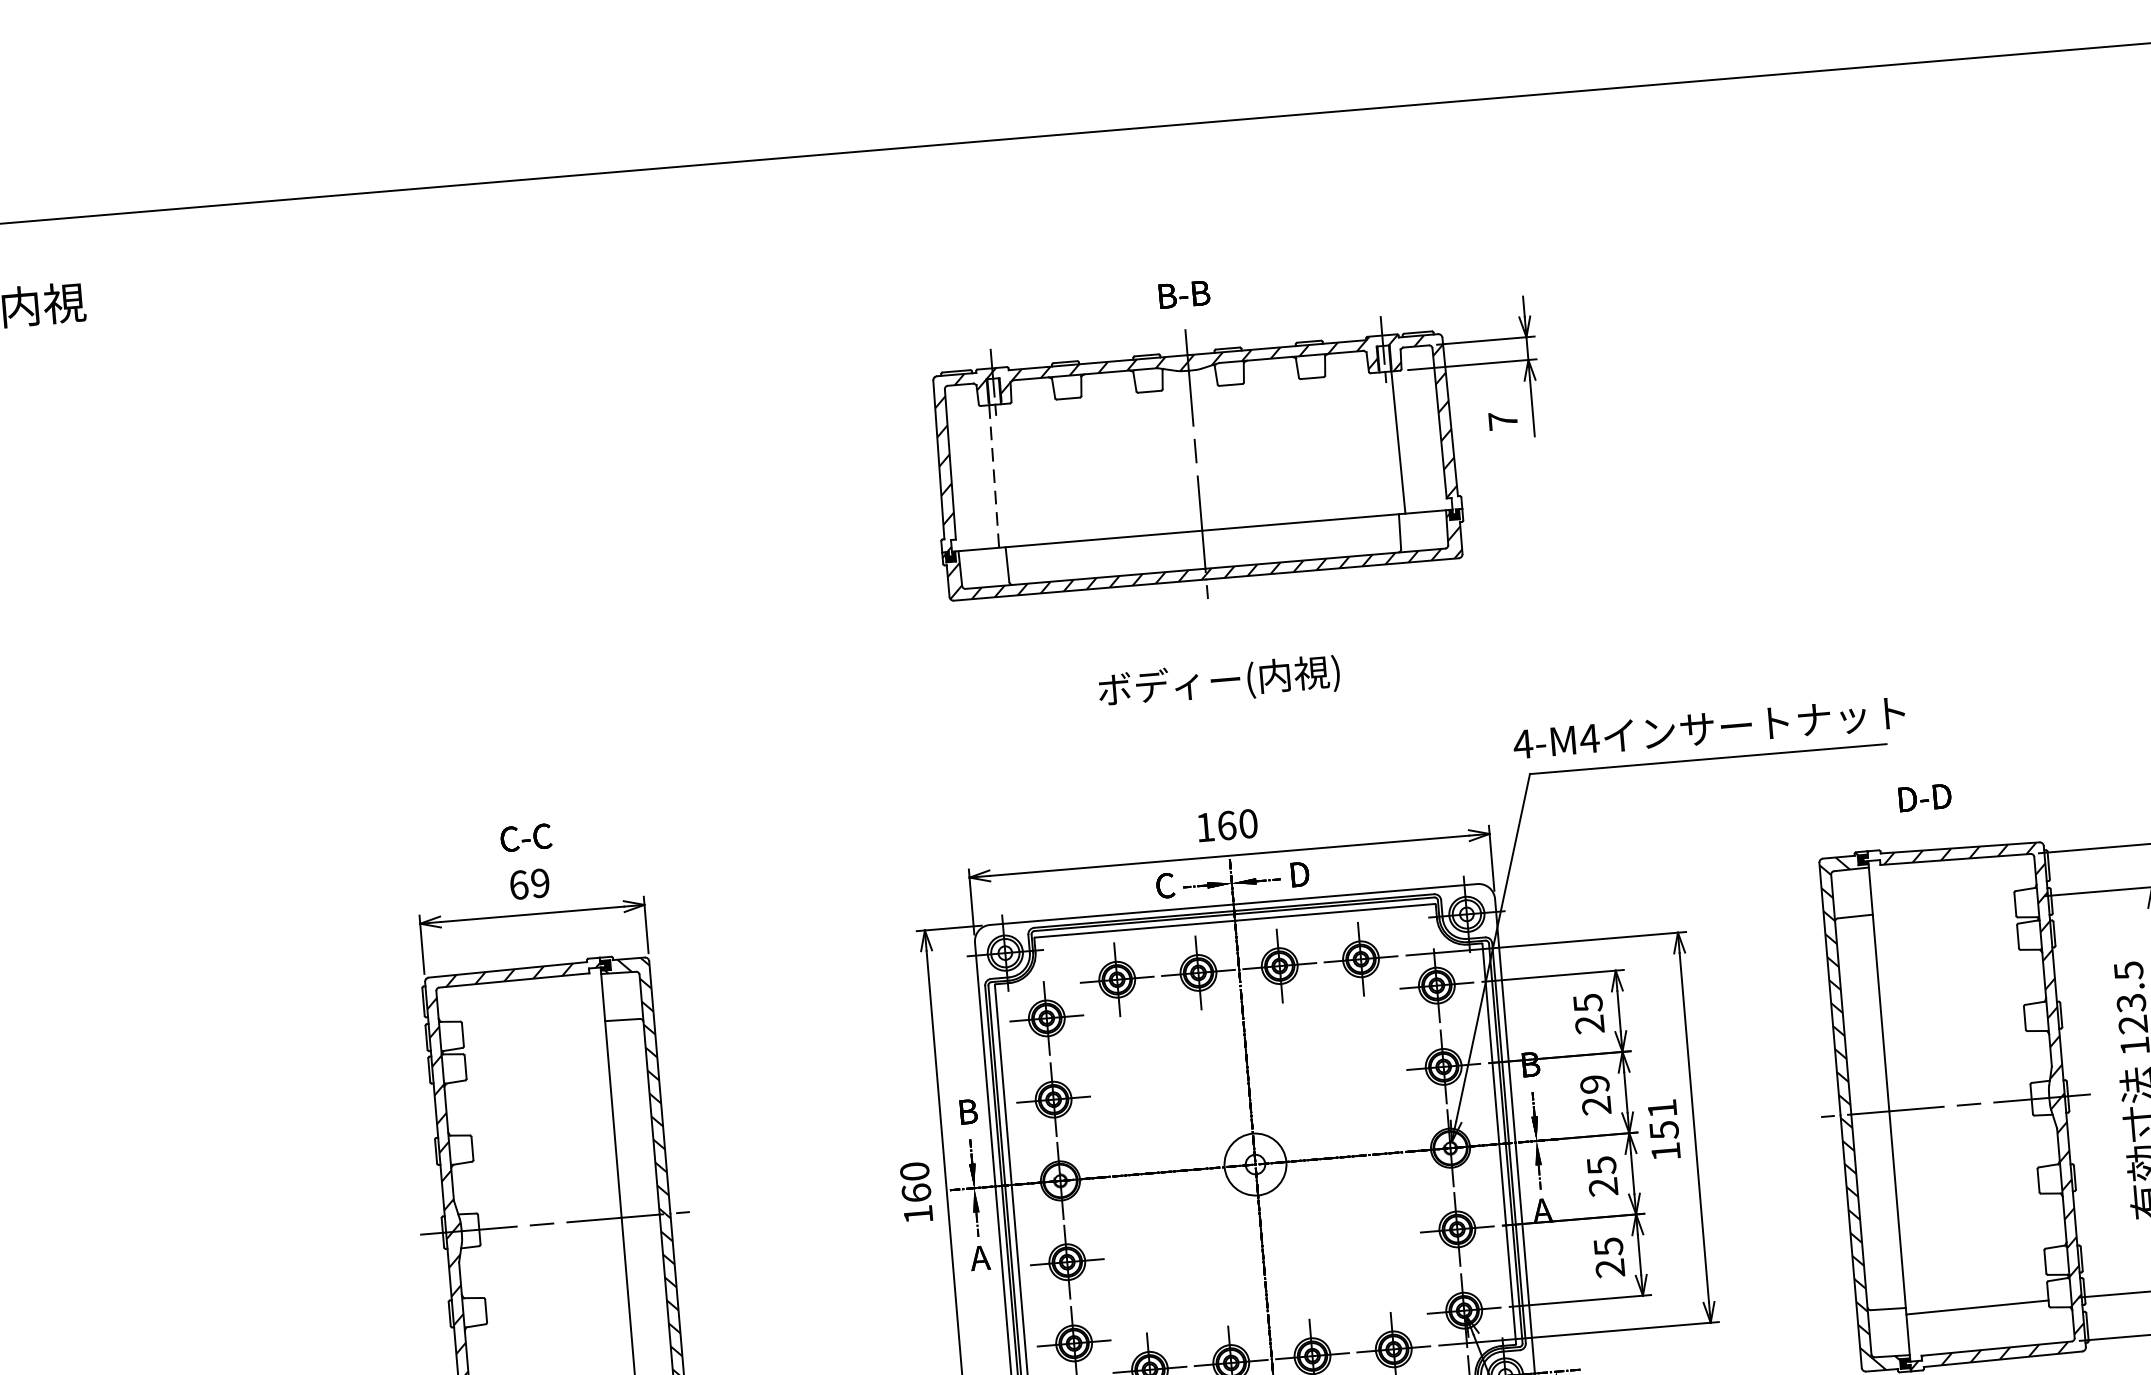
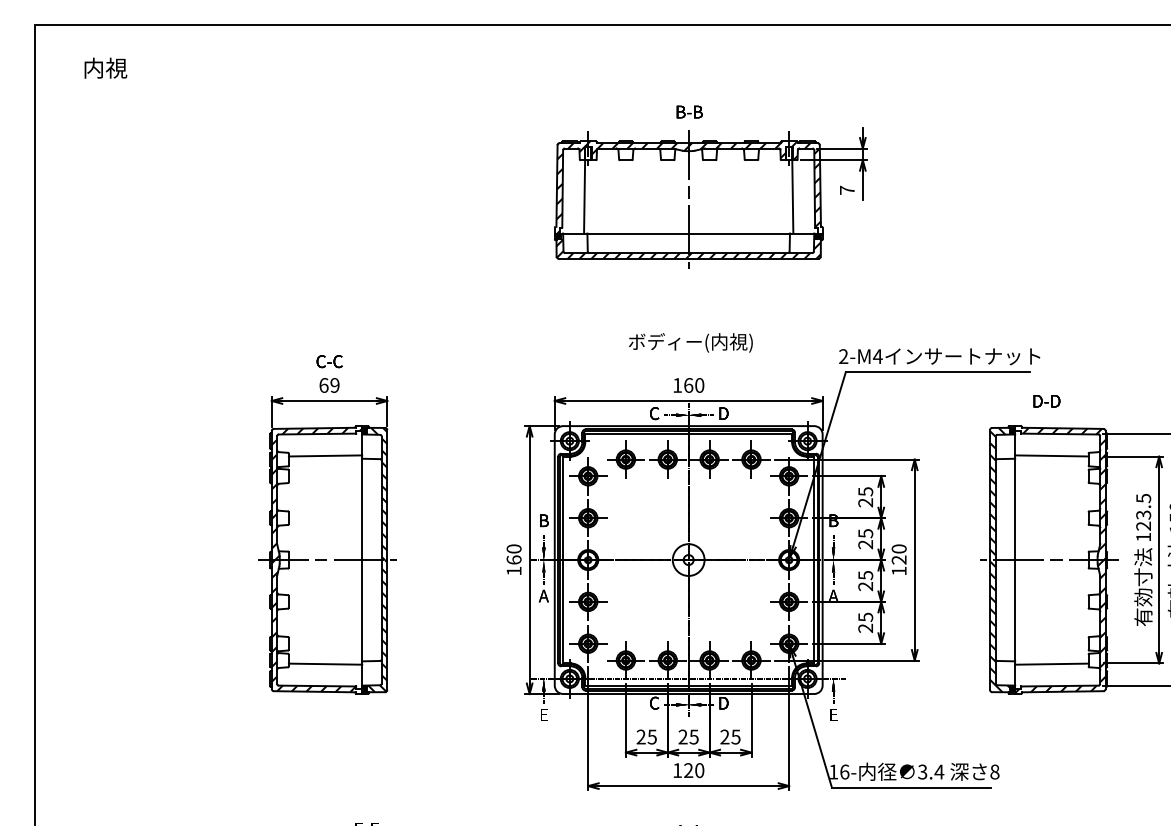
line: (993, 475) -> (584, 196), dashed -> solid
text: (1218, 681) -> (690, 342), moved
text: (1522, 744) -> (843, 356), 4-M4 -> 2-M4
line: (1942, 902) -> (1051, 455), added
line: (533, 1020) -> (325, 455), added
text: (1594, 1084) -> (865, 533), 29 -> 25
text: (1661, 1119) -> (898, 554), 151 -> 120

